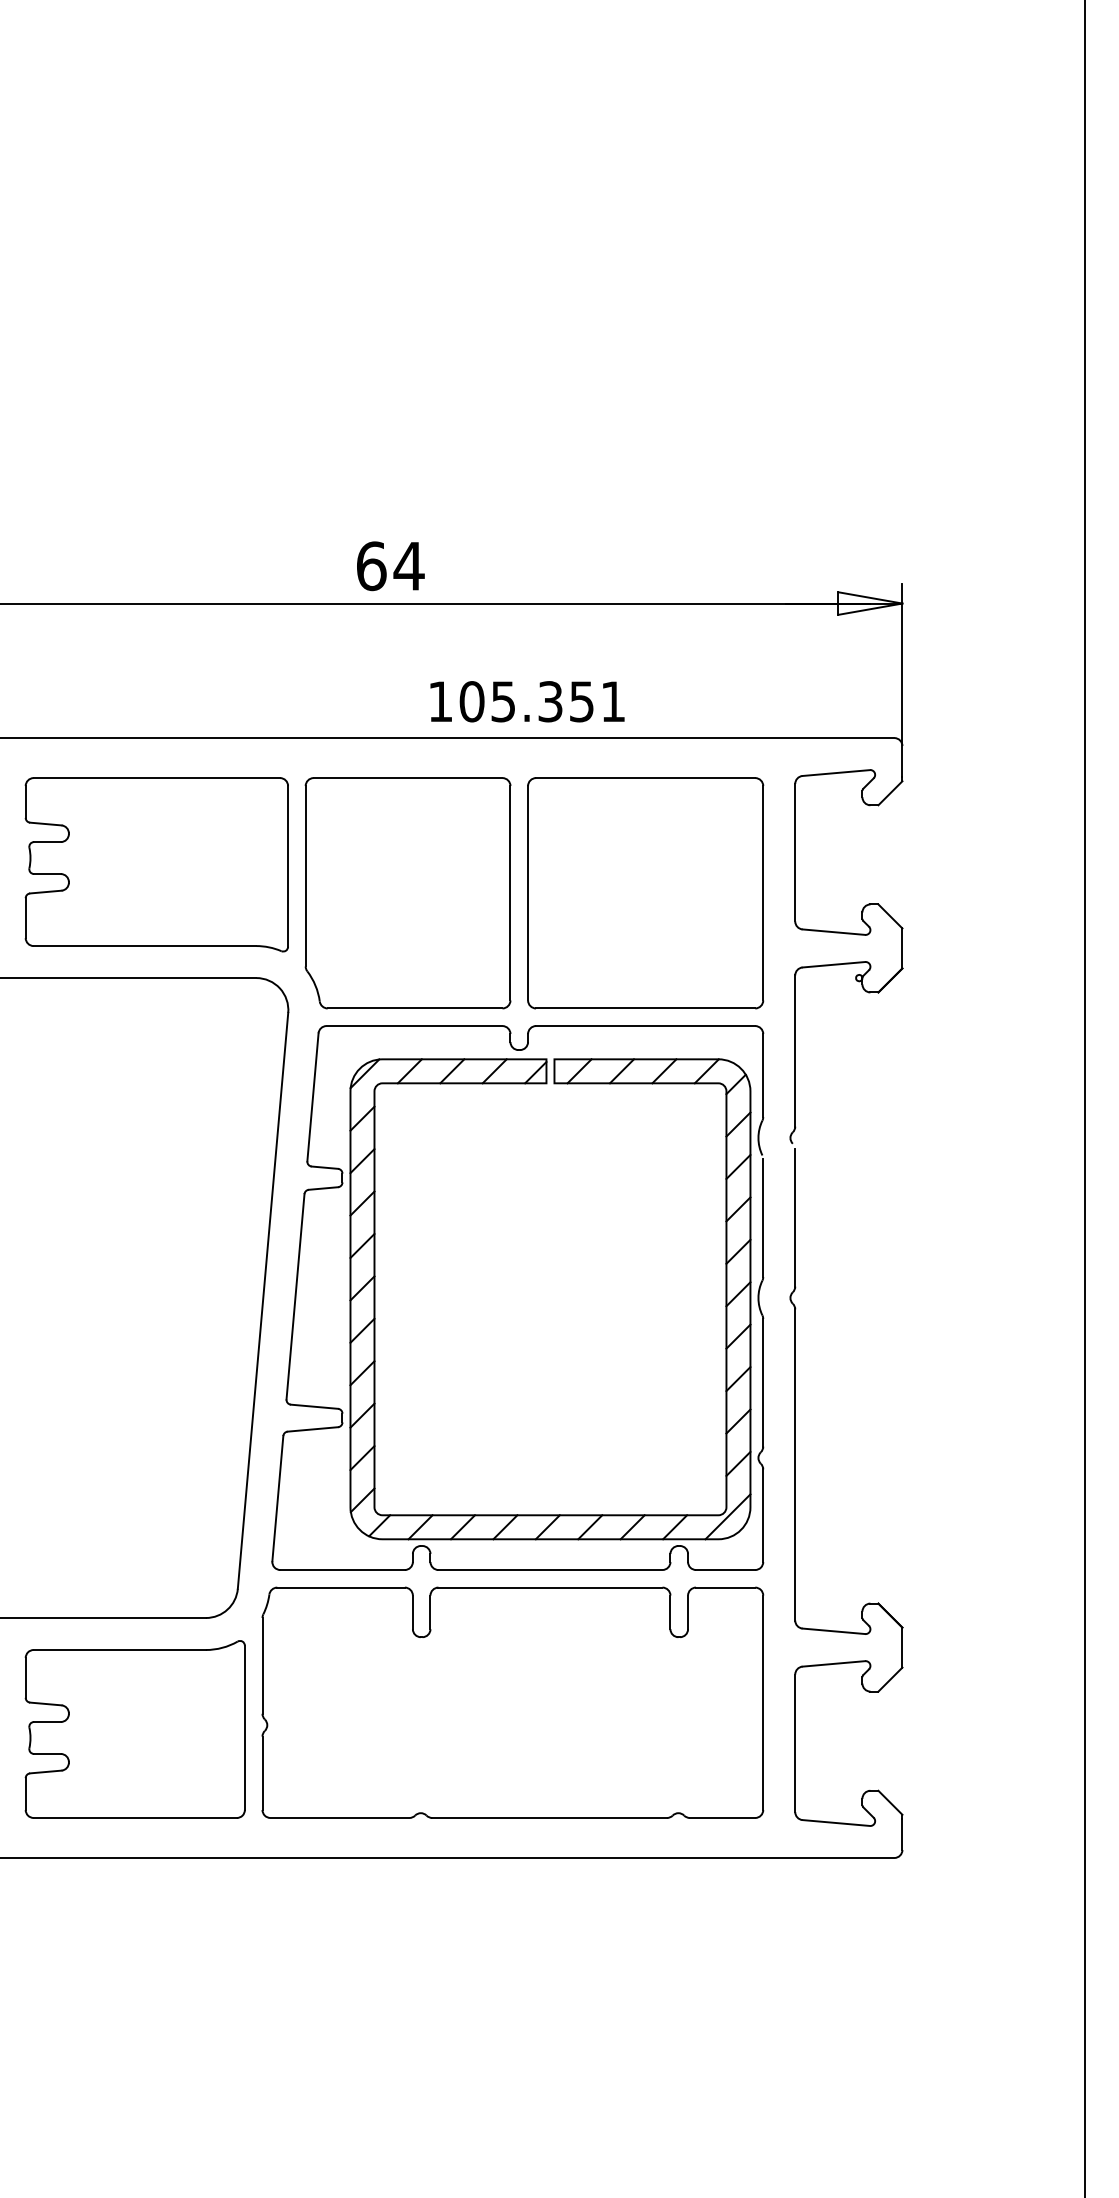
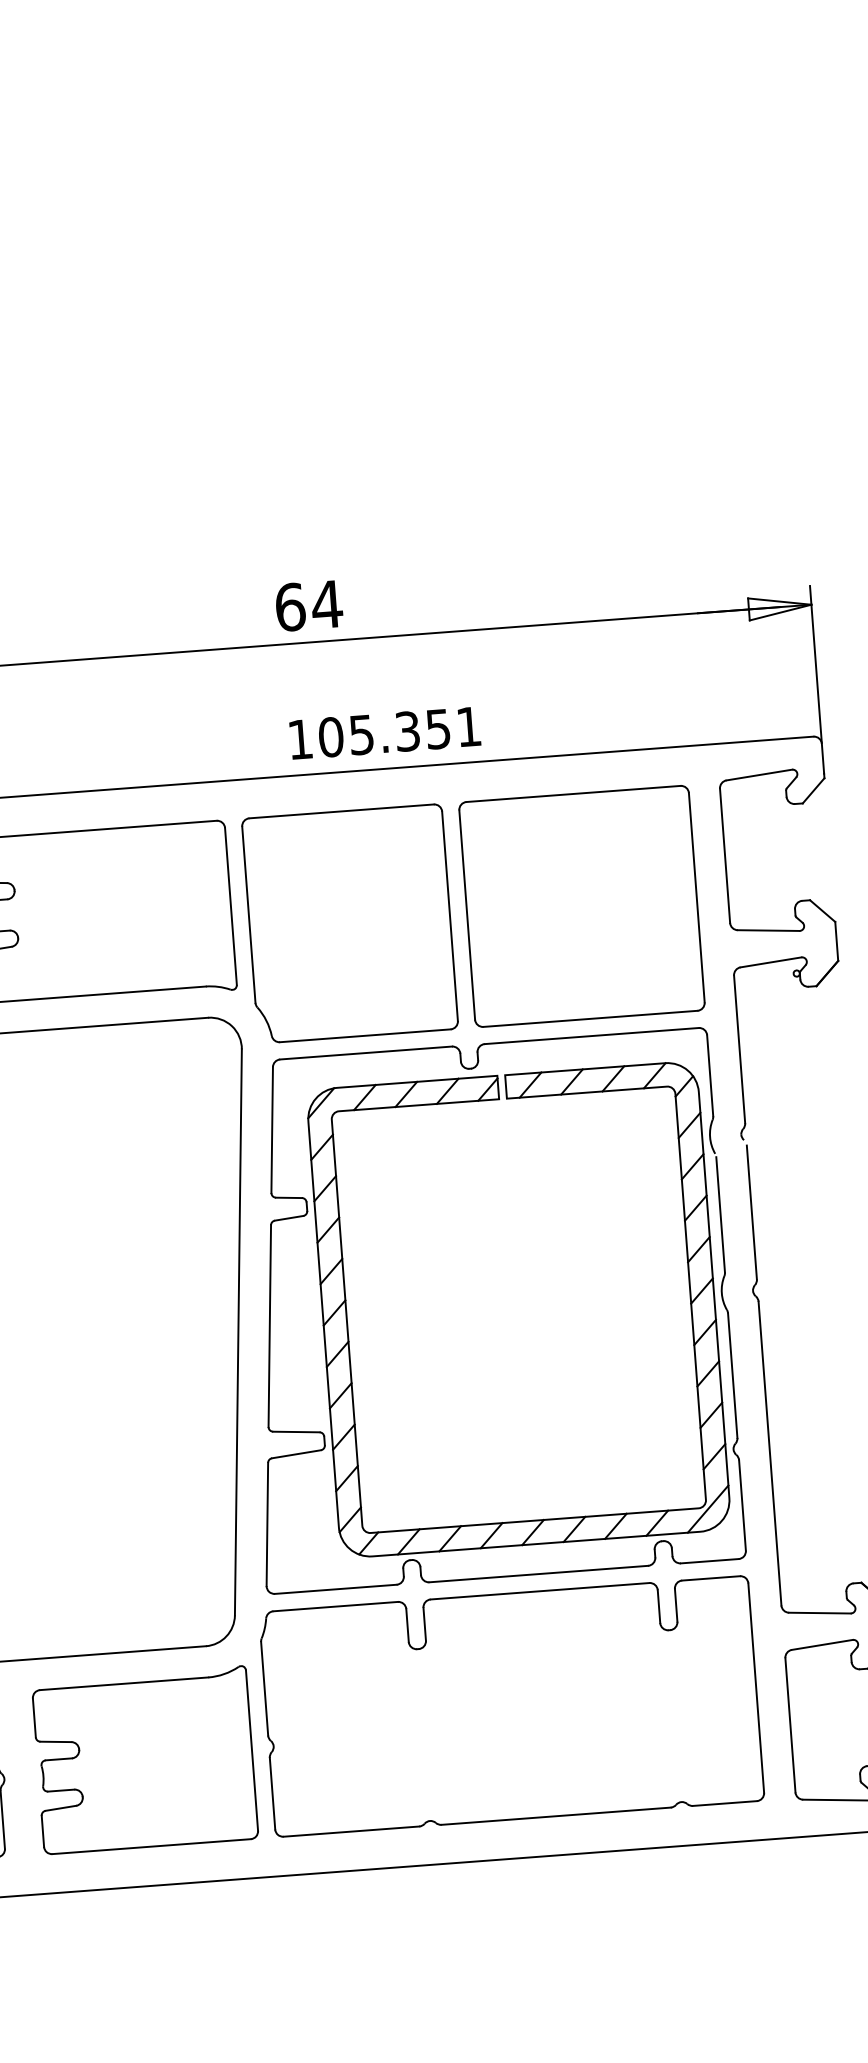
text: (527, 701) -> (385, 732), moved

